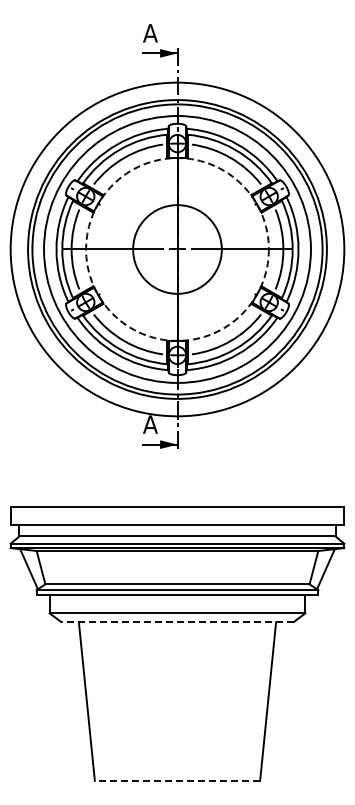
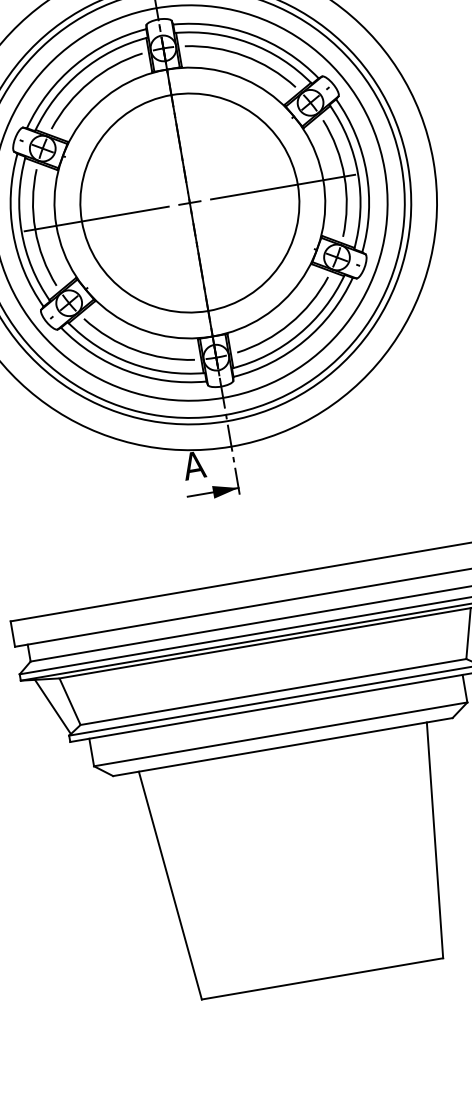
circle: (177, 249) -> (189, 203), dashed -> solid
circle: (177, 249) -> (189, 203), size x1.67
line: (177, 622) -> (282, 747), dashed -> solid
line: (177, 780) -> (322, 978), dashed -> solid

